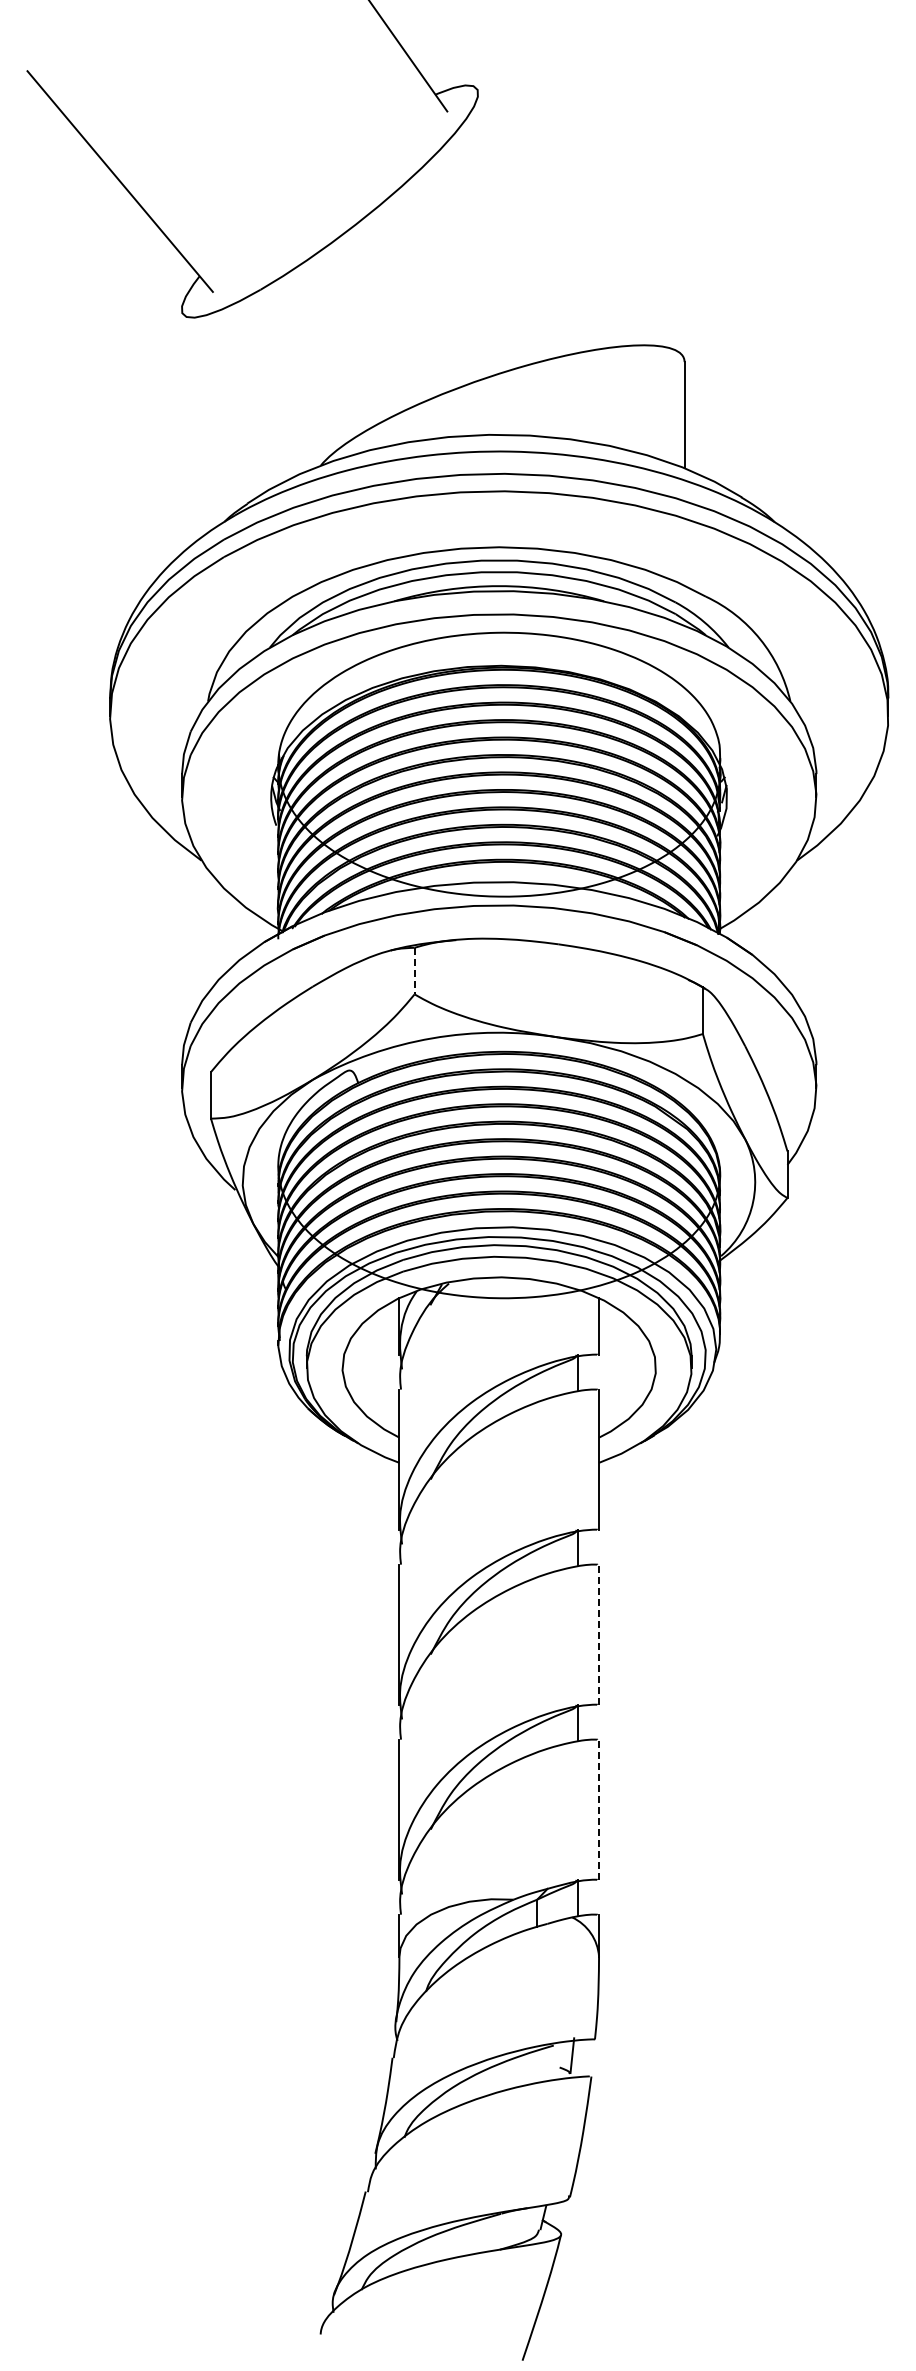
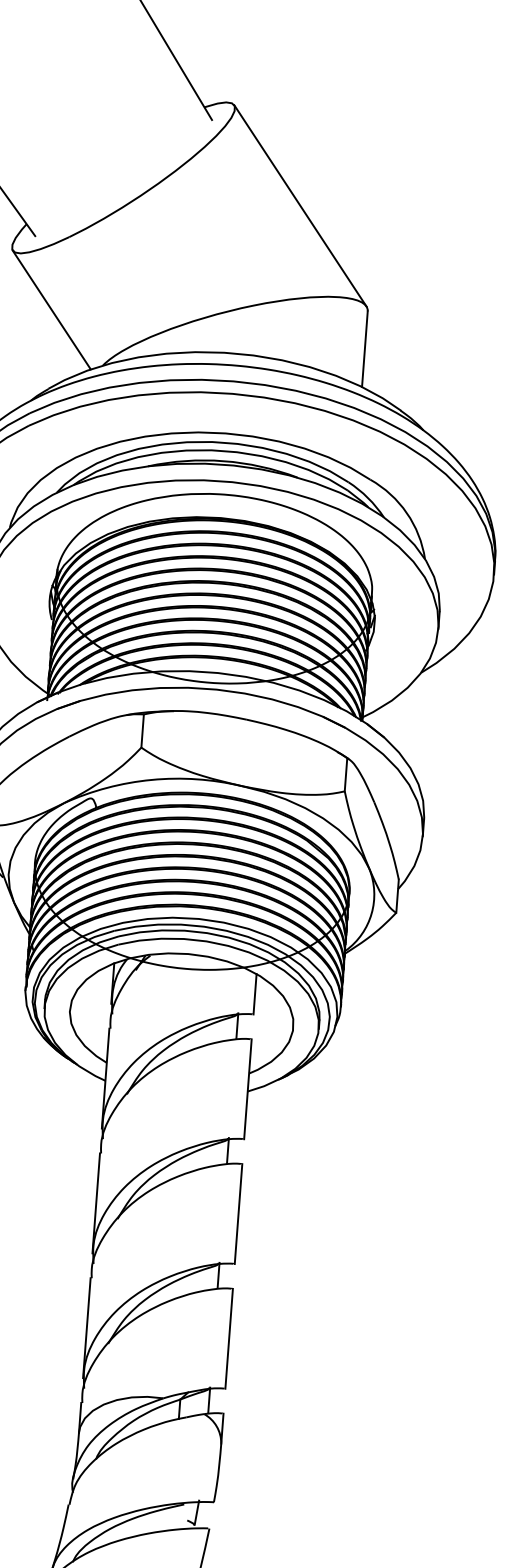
line: (579, 221) -> (300, 205), added
line: (243, 393) -> (51, 310), added
line: (414, 971) -> (142, 731), dashed -> solid
line: (599, 1634) -> (238, 1213), dashed -> solid
line: (599, 1809) -> (229, 1338), dashed -> solid

